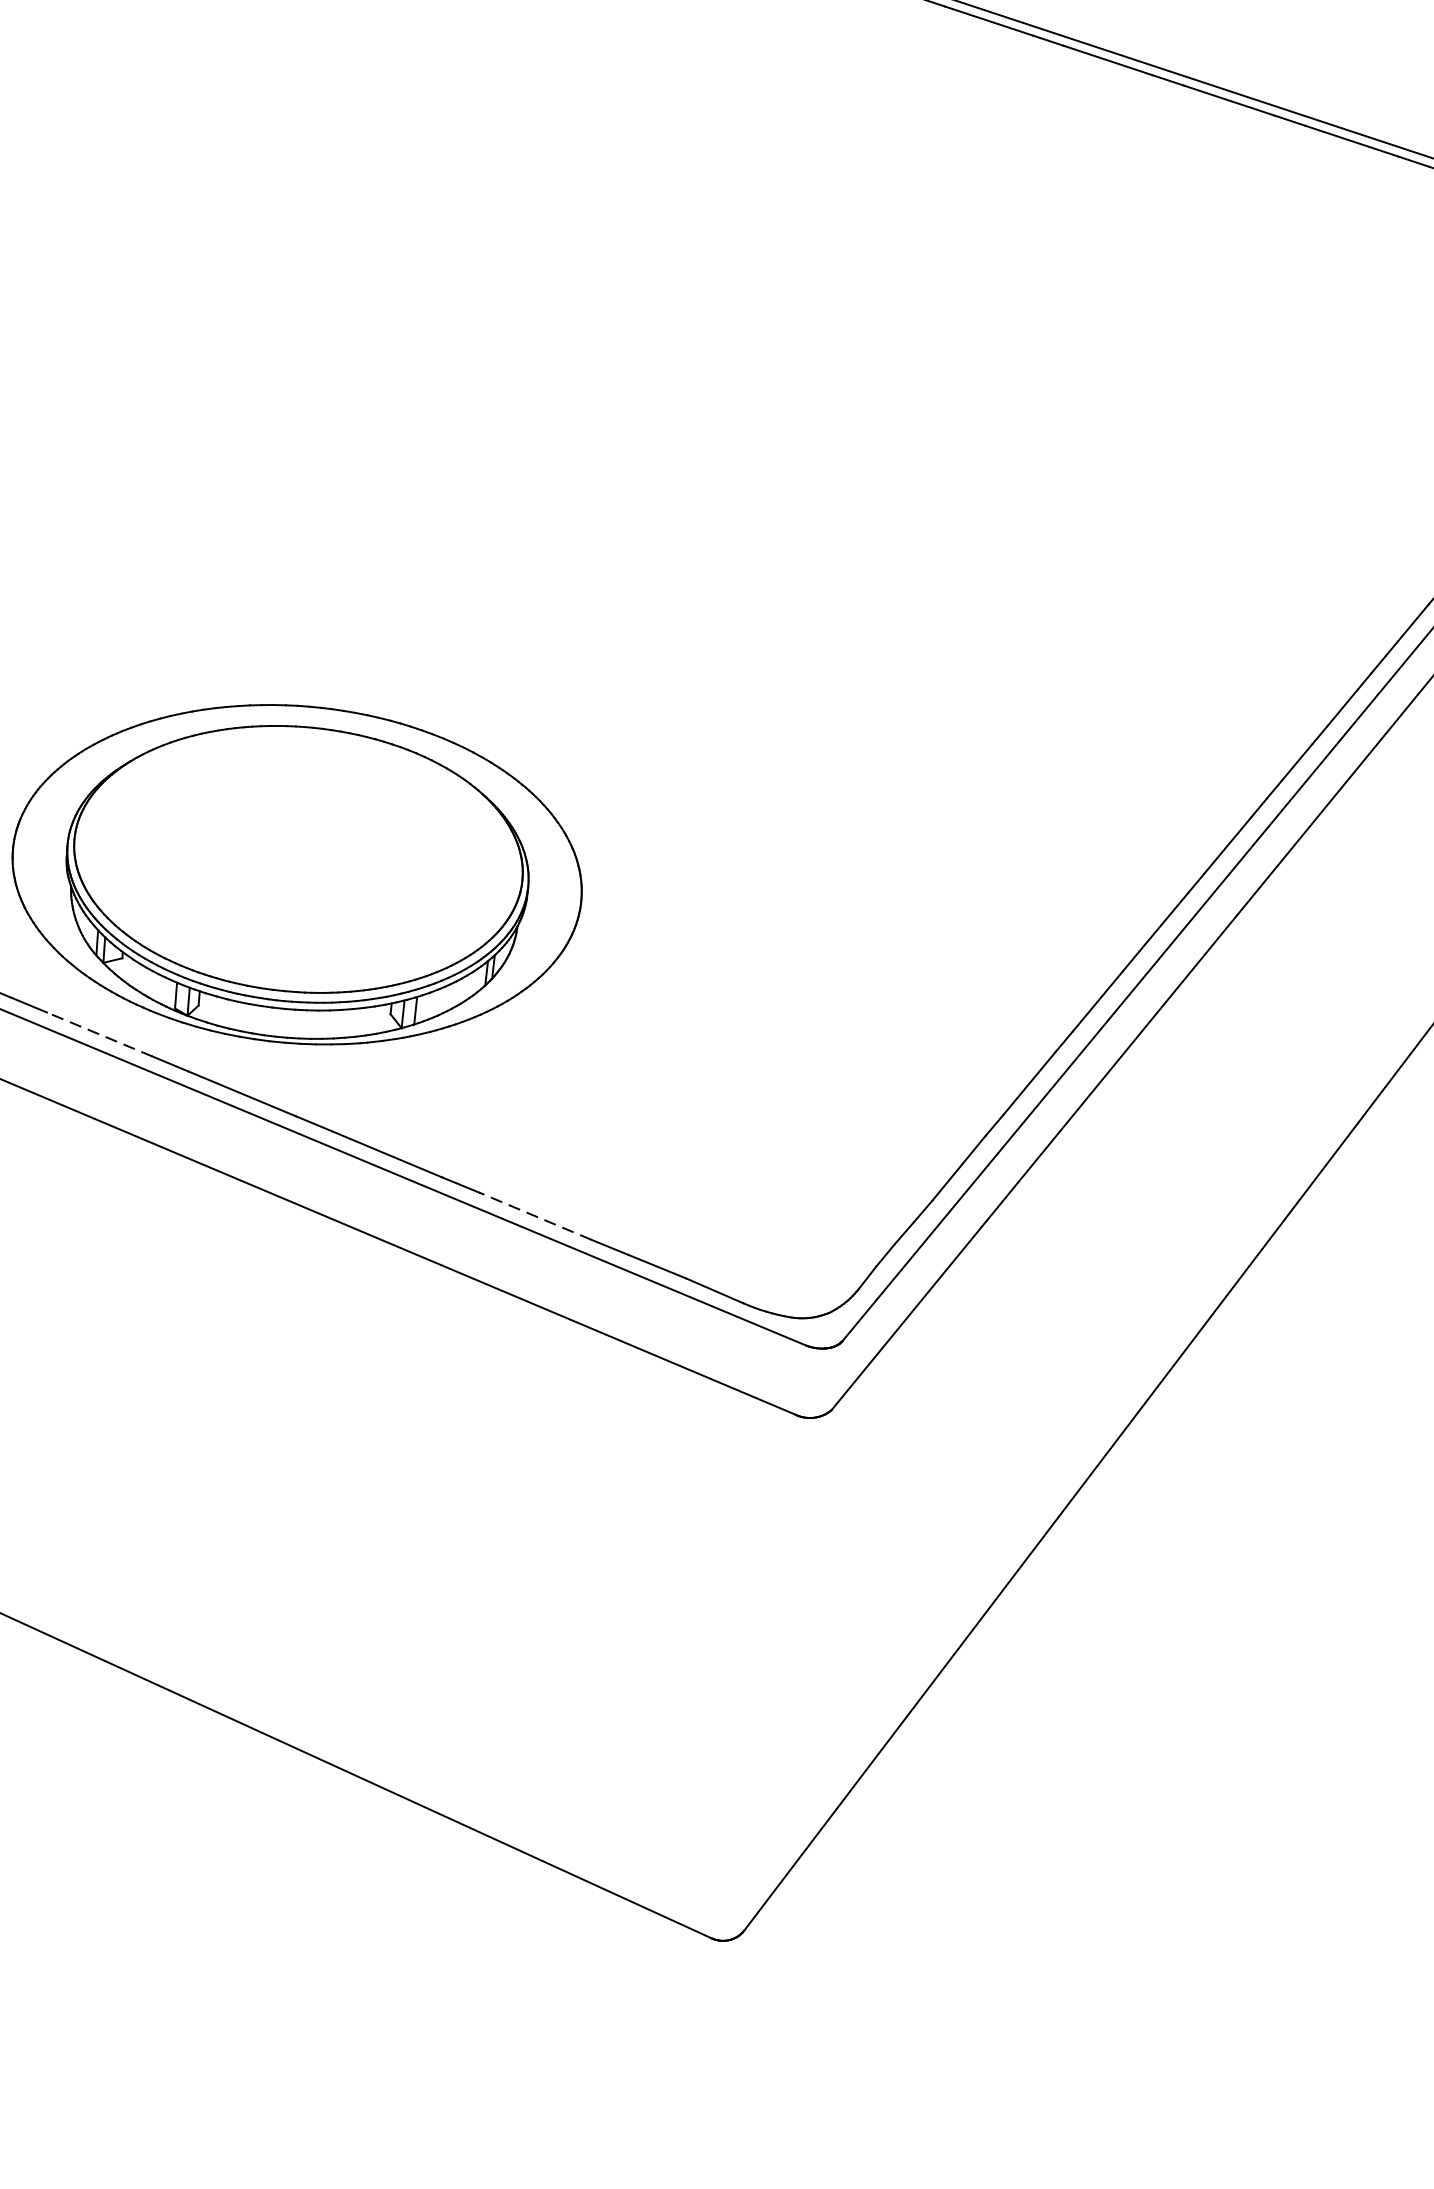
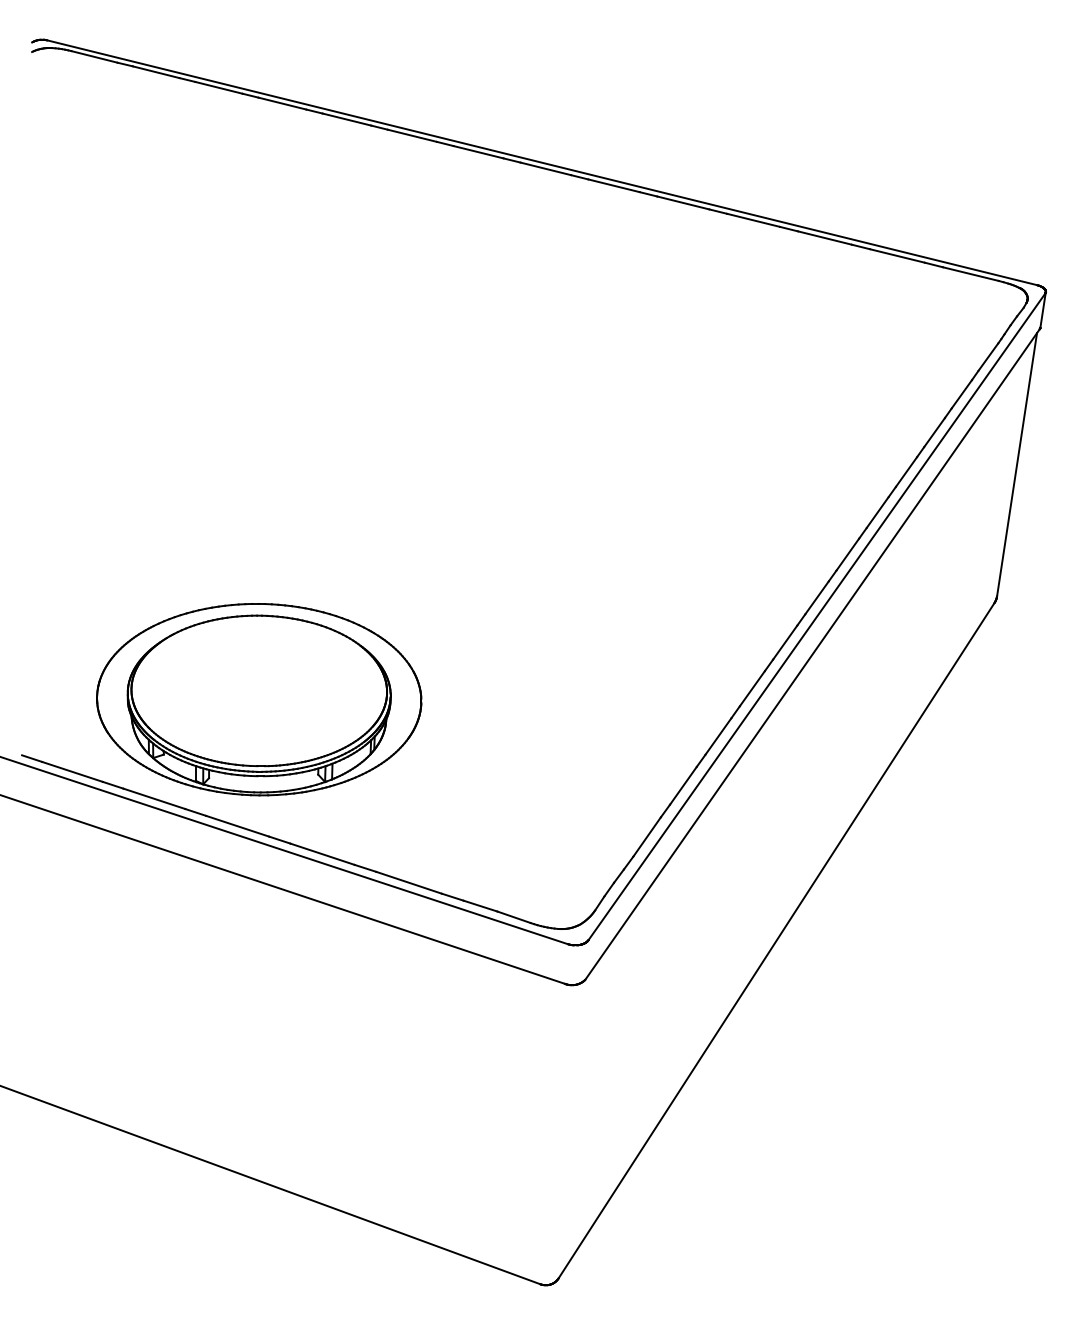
line: (100, 1033) -> (154, 798), dashed -> solid
line: (536, 1215) -> (409, 882), dashed -> solid

